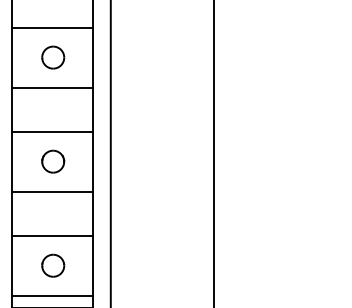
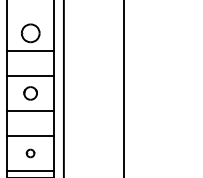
line: (51, 28) -> (29, 16), removed
part: (52, 57) -> (30, 33), size x1.4
part: (52, 265) -> (30, 153), size x0.6

